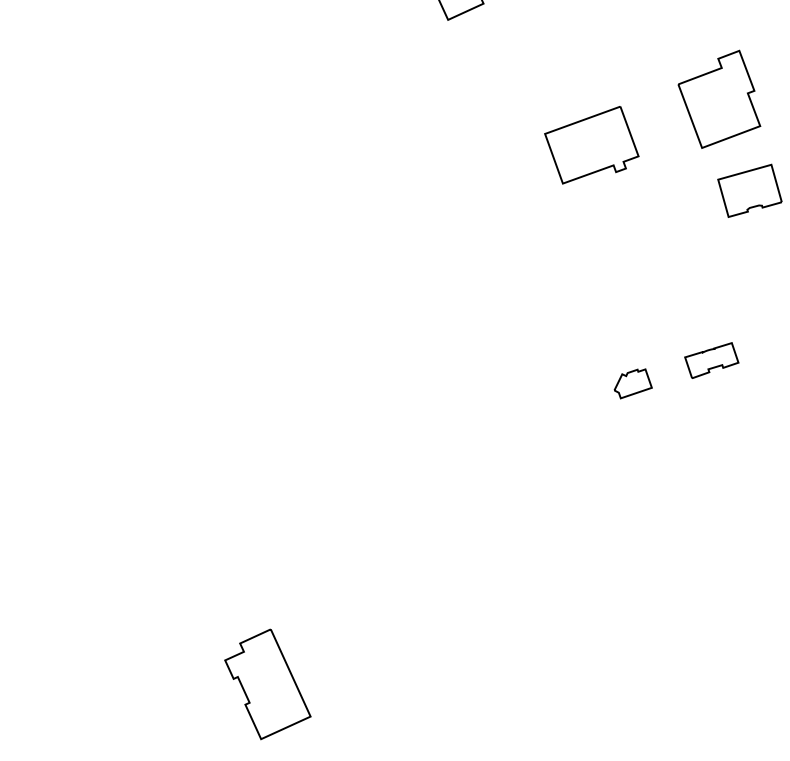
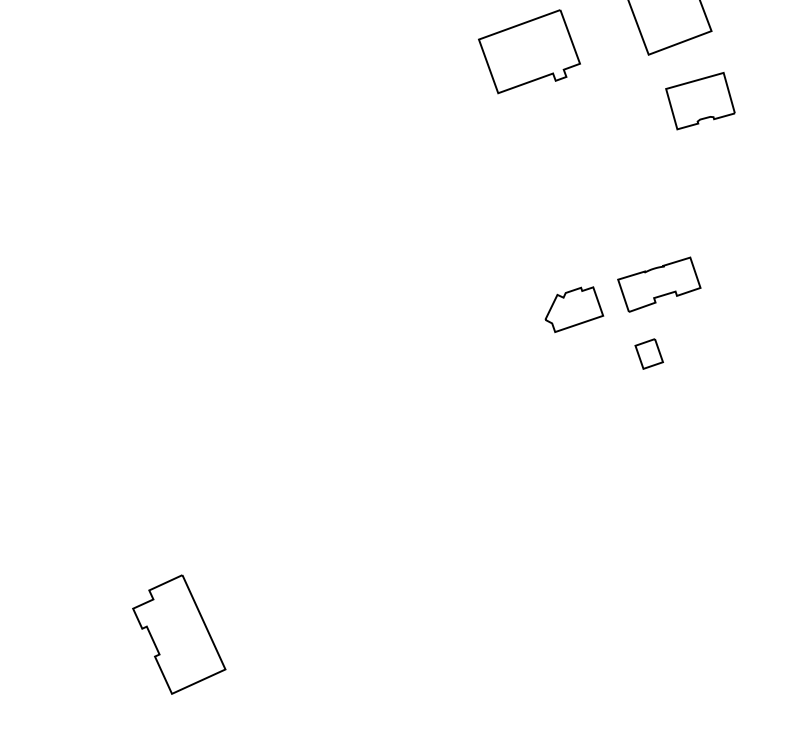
part: (711, 360) -> (658, 284), size x1.43
part: (632, 383) -> (573, 309), size x1.43
part: (702, 424) -> (649, 353), added

